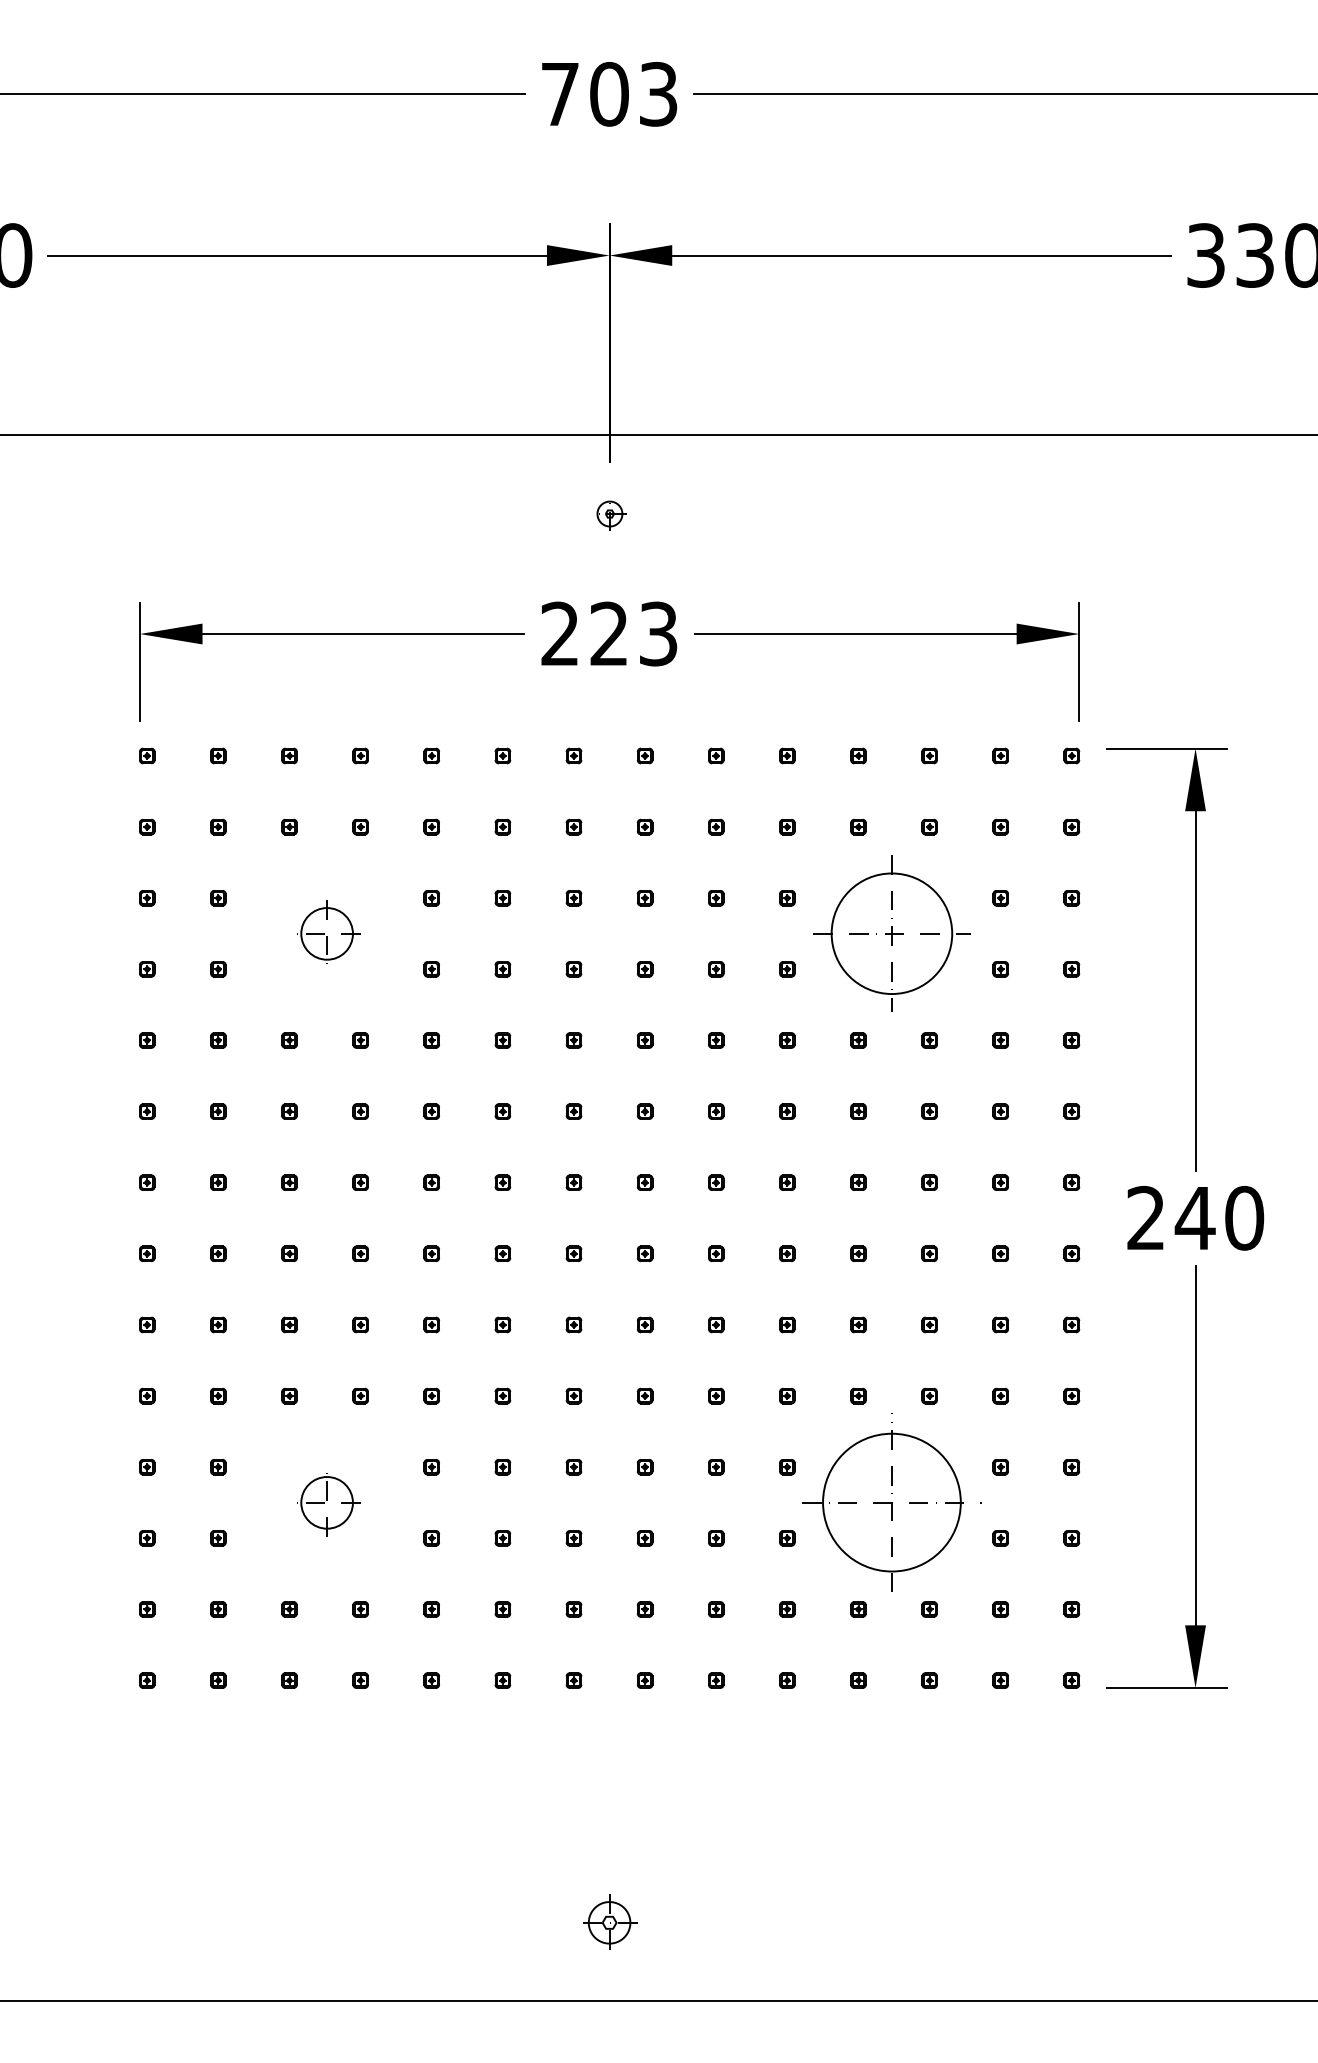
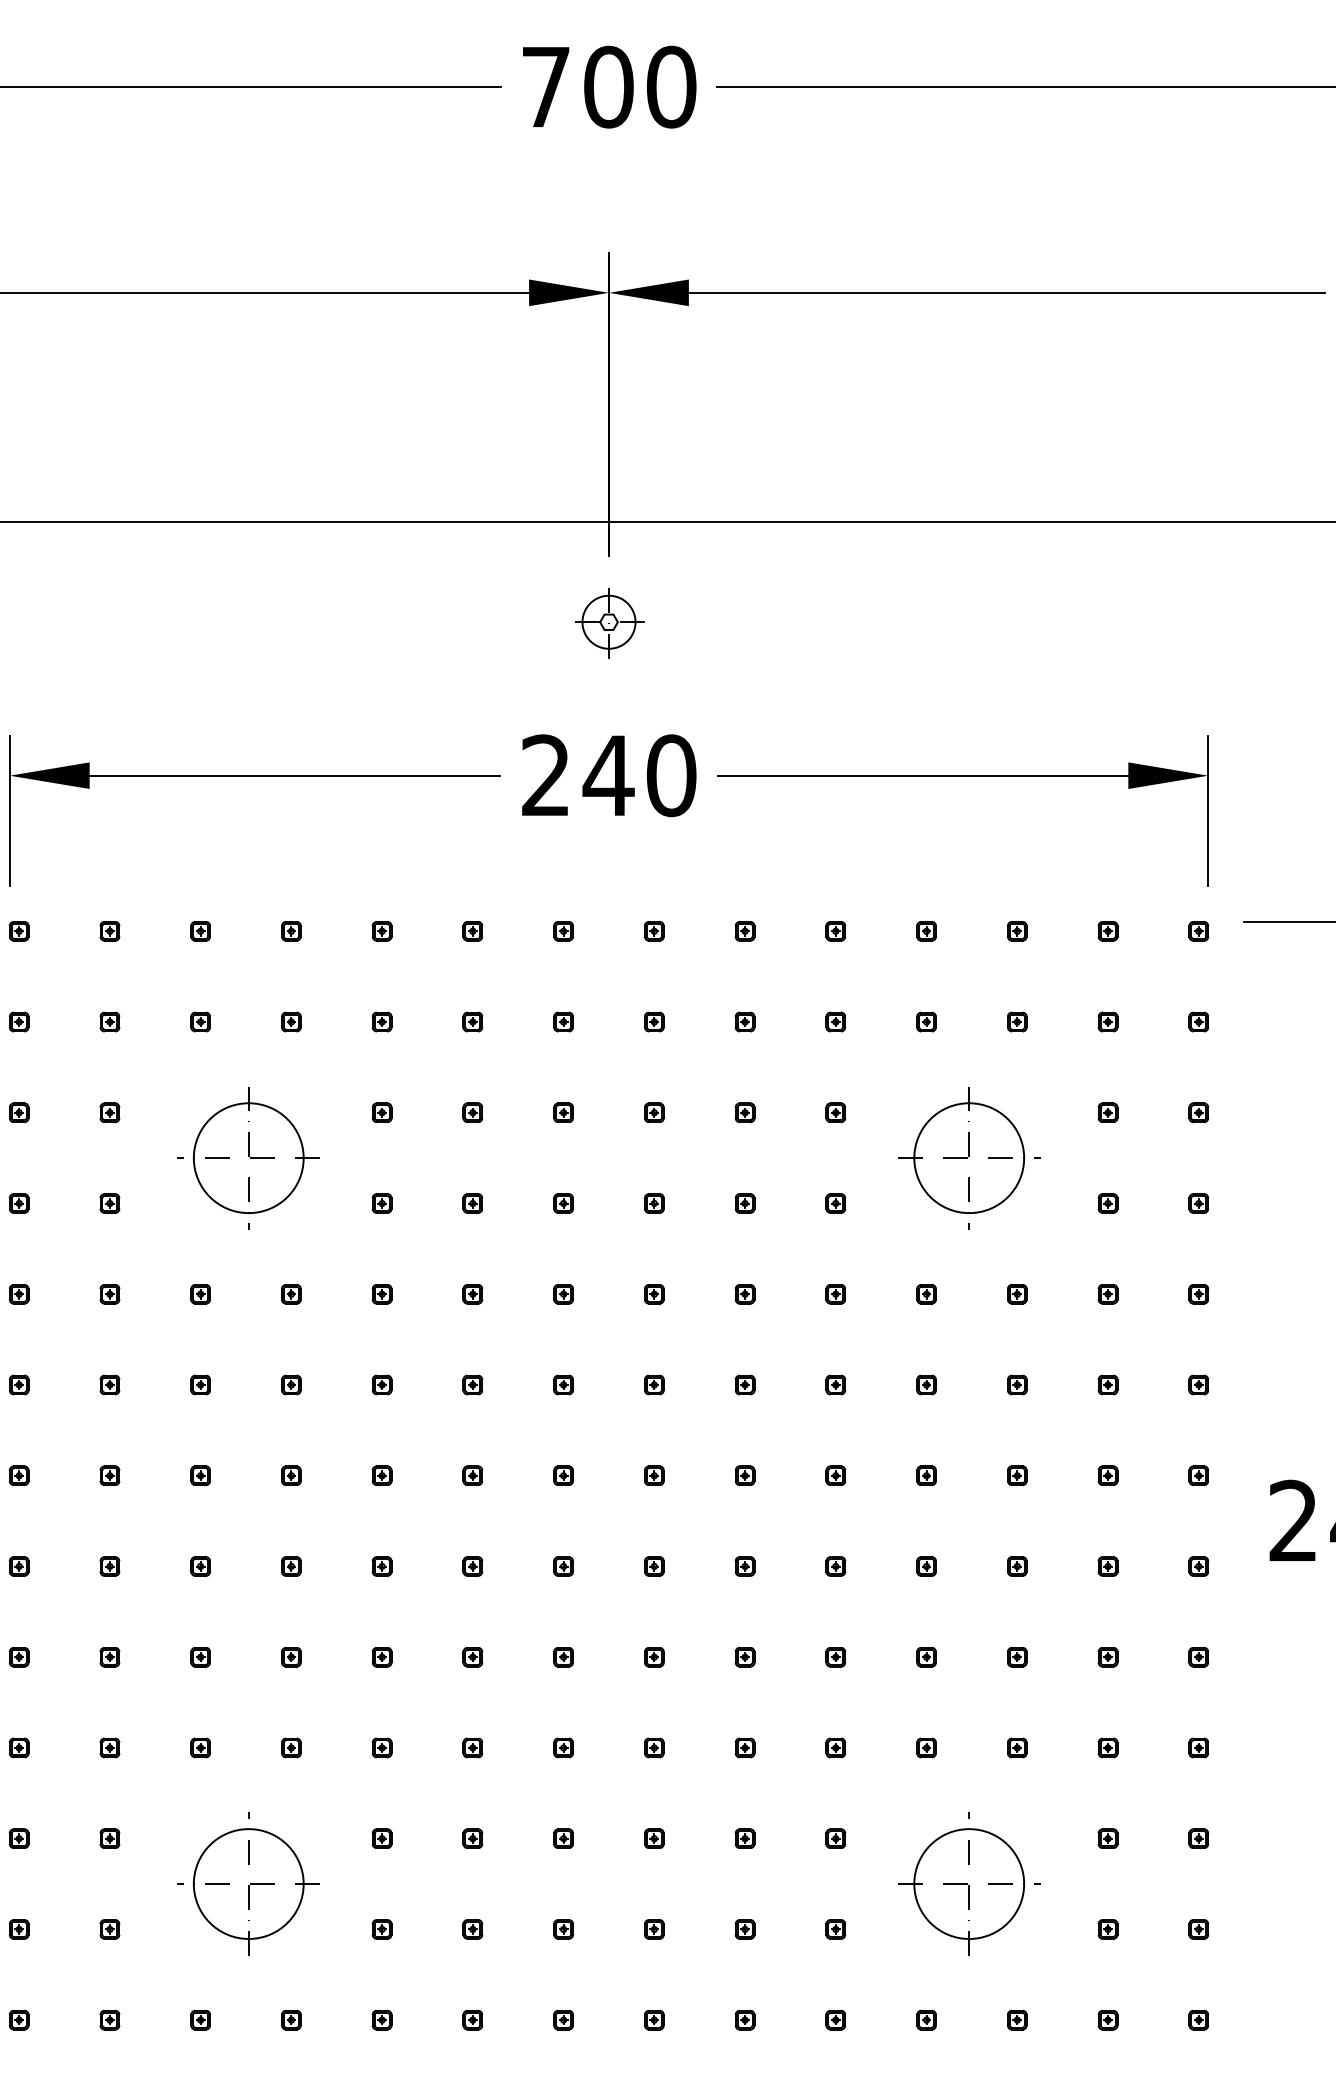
text: (658, 93) -> (671, 86), 703 -> 700
part: (610, 514) -> (610, 623), size x1.67
text: (633, 633) -> (639, 775), 223 -> 240
part: (326, 933) -> (247, 1157), size x1.67
part: (891, 933) -> (968, 1157), size x0.71
part: (326, 1502) -> (247, 1883), size x1.67
part: (891, 1502) -> (968, 1883), size x0.62

